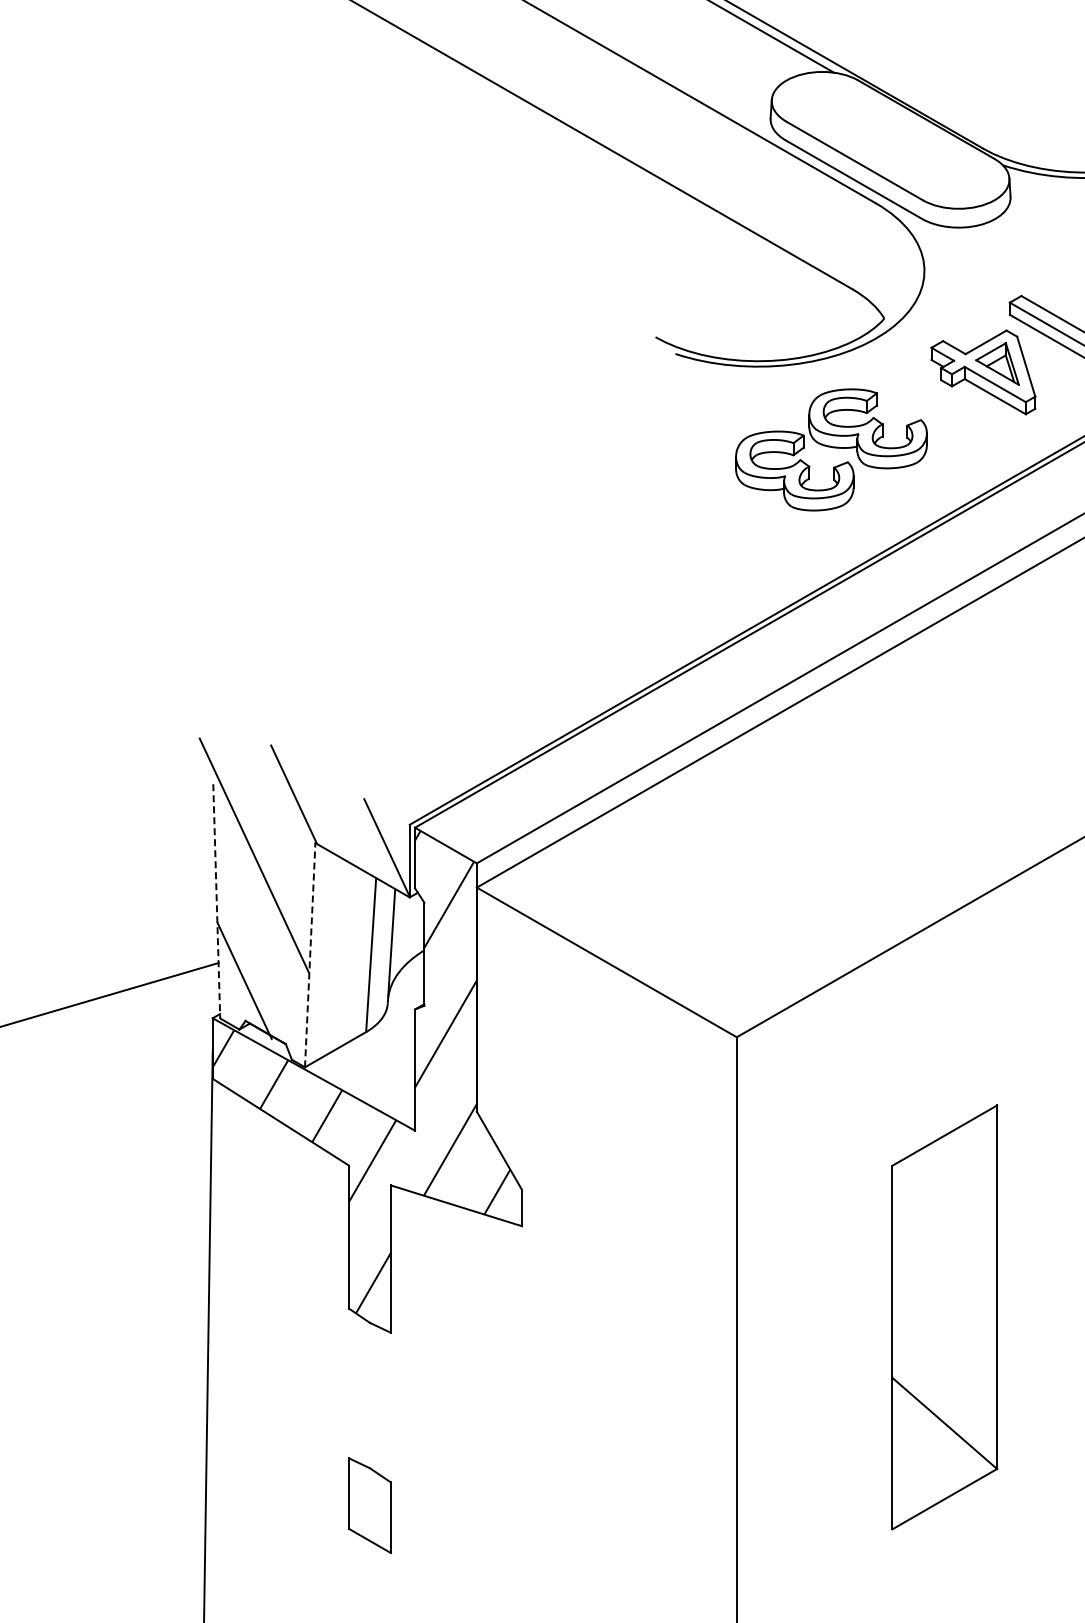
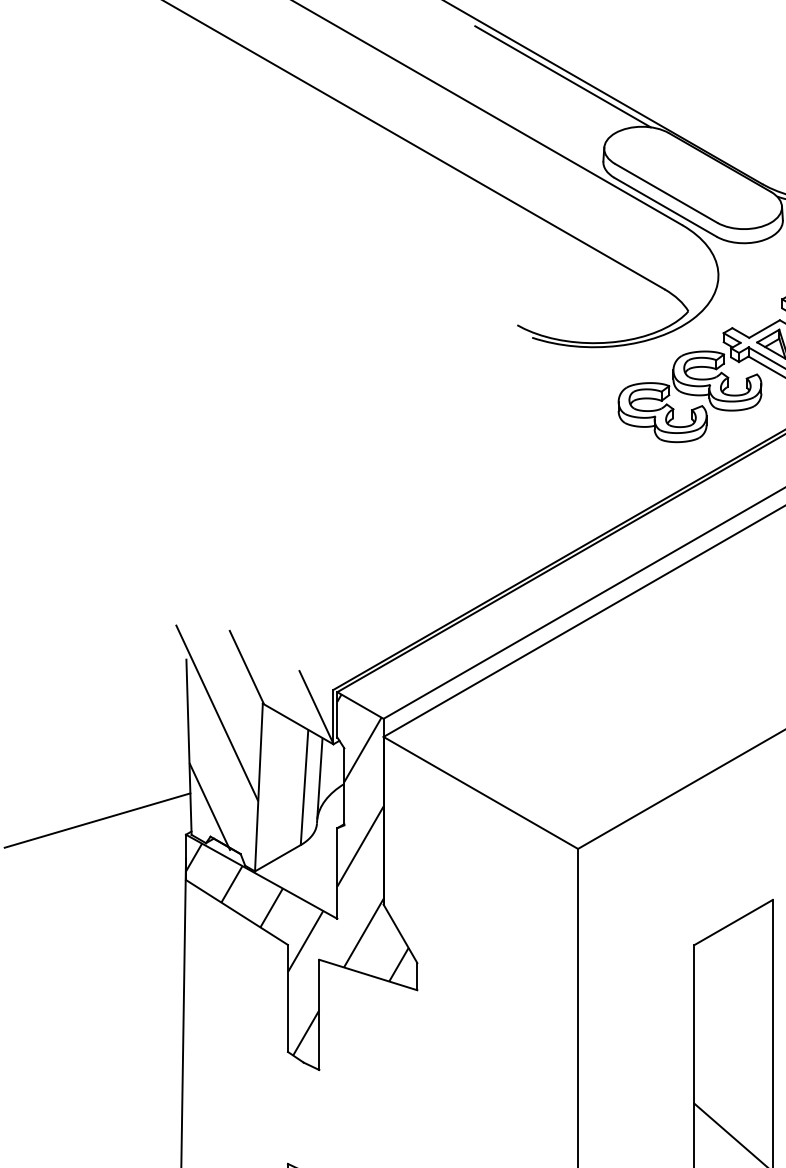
part: (831, 449) -> (690, 396), moved
line: (216, 901) -> (188, 747), dashed -> solid
line: (310, 954) -> (259, 787), dashed -> solid

